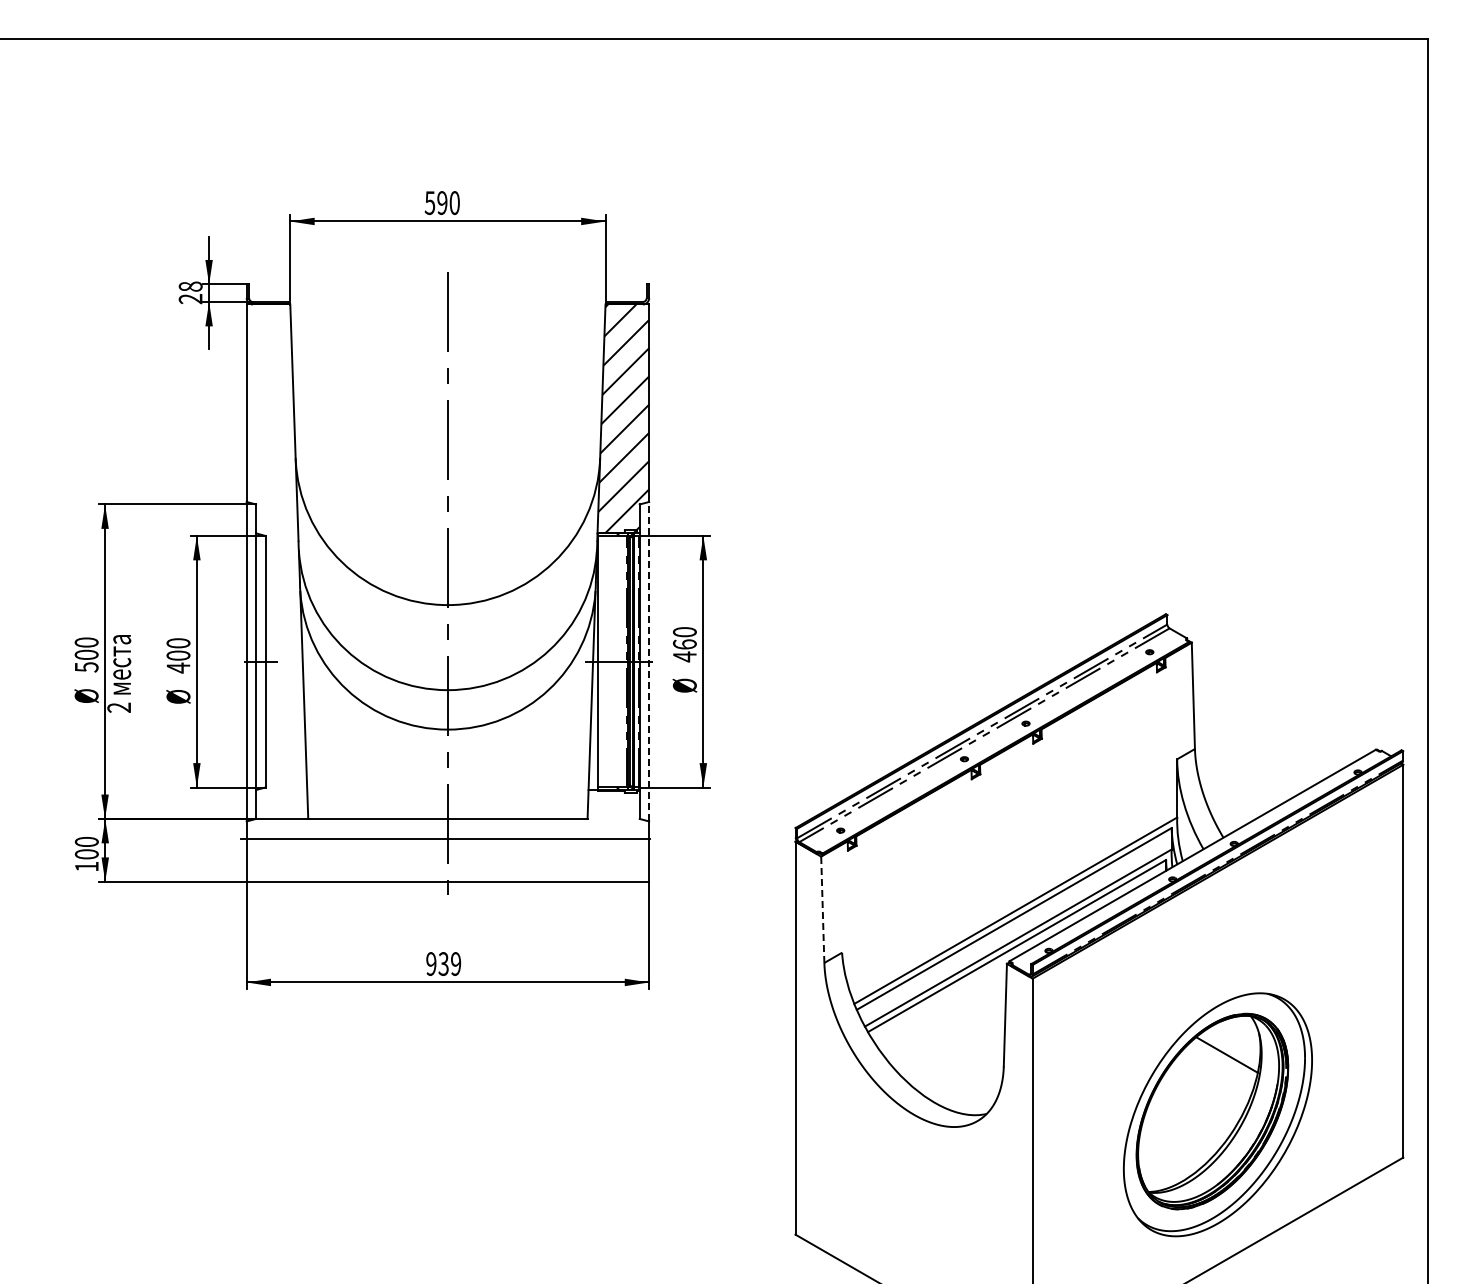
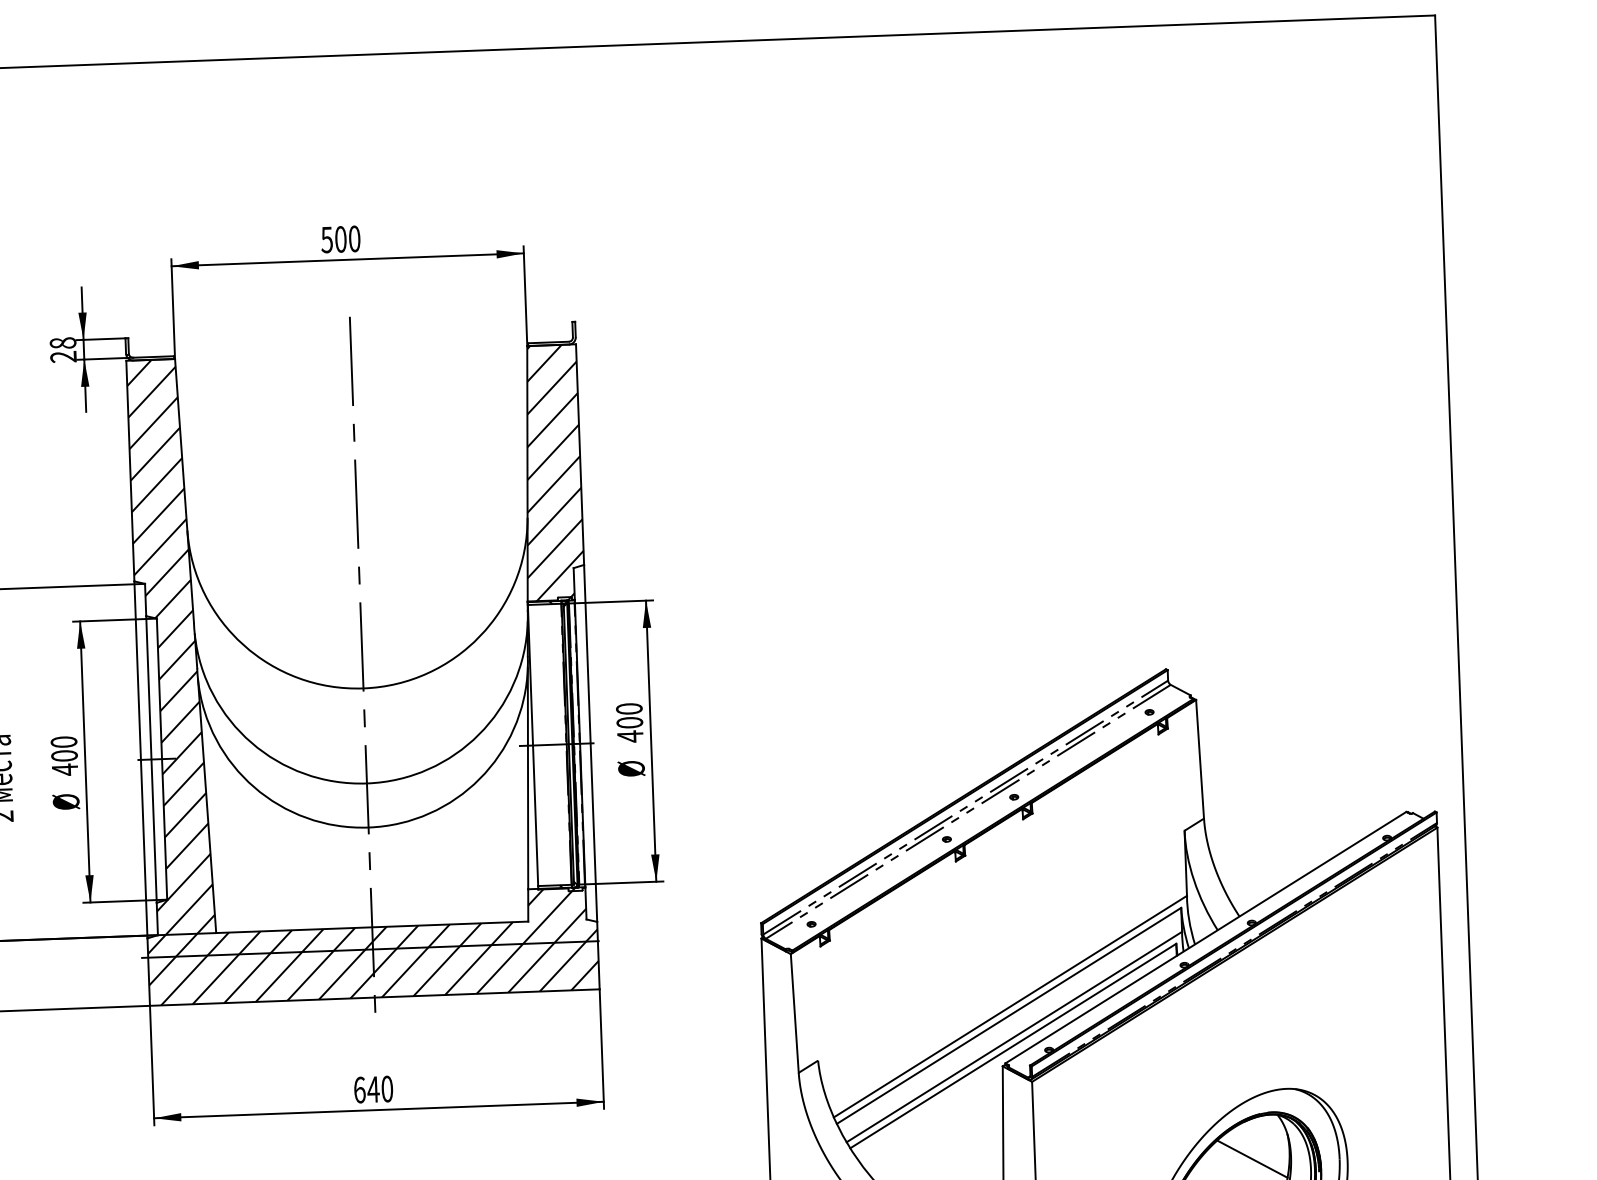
text: (442, 202) -> (340, 238), 590 -> 500
hatch: (447, 592) -> (362, 674), added
text: (684, 644) -> (629, 722), 460 -> 400
line: (649, 661) -> (591, 743), dashed -> solid
line: (822, 909) -> (794, 1013), dashed -> solid
text: (443, 964) -> (373, 1090), 939 -> 640

